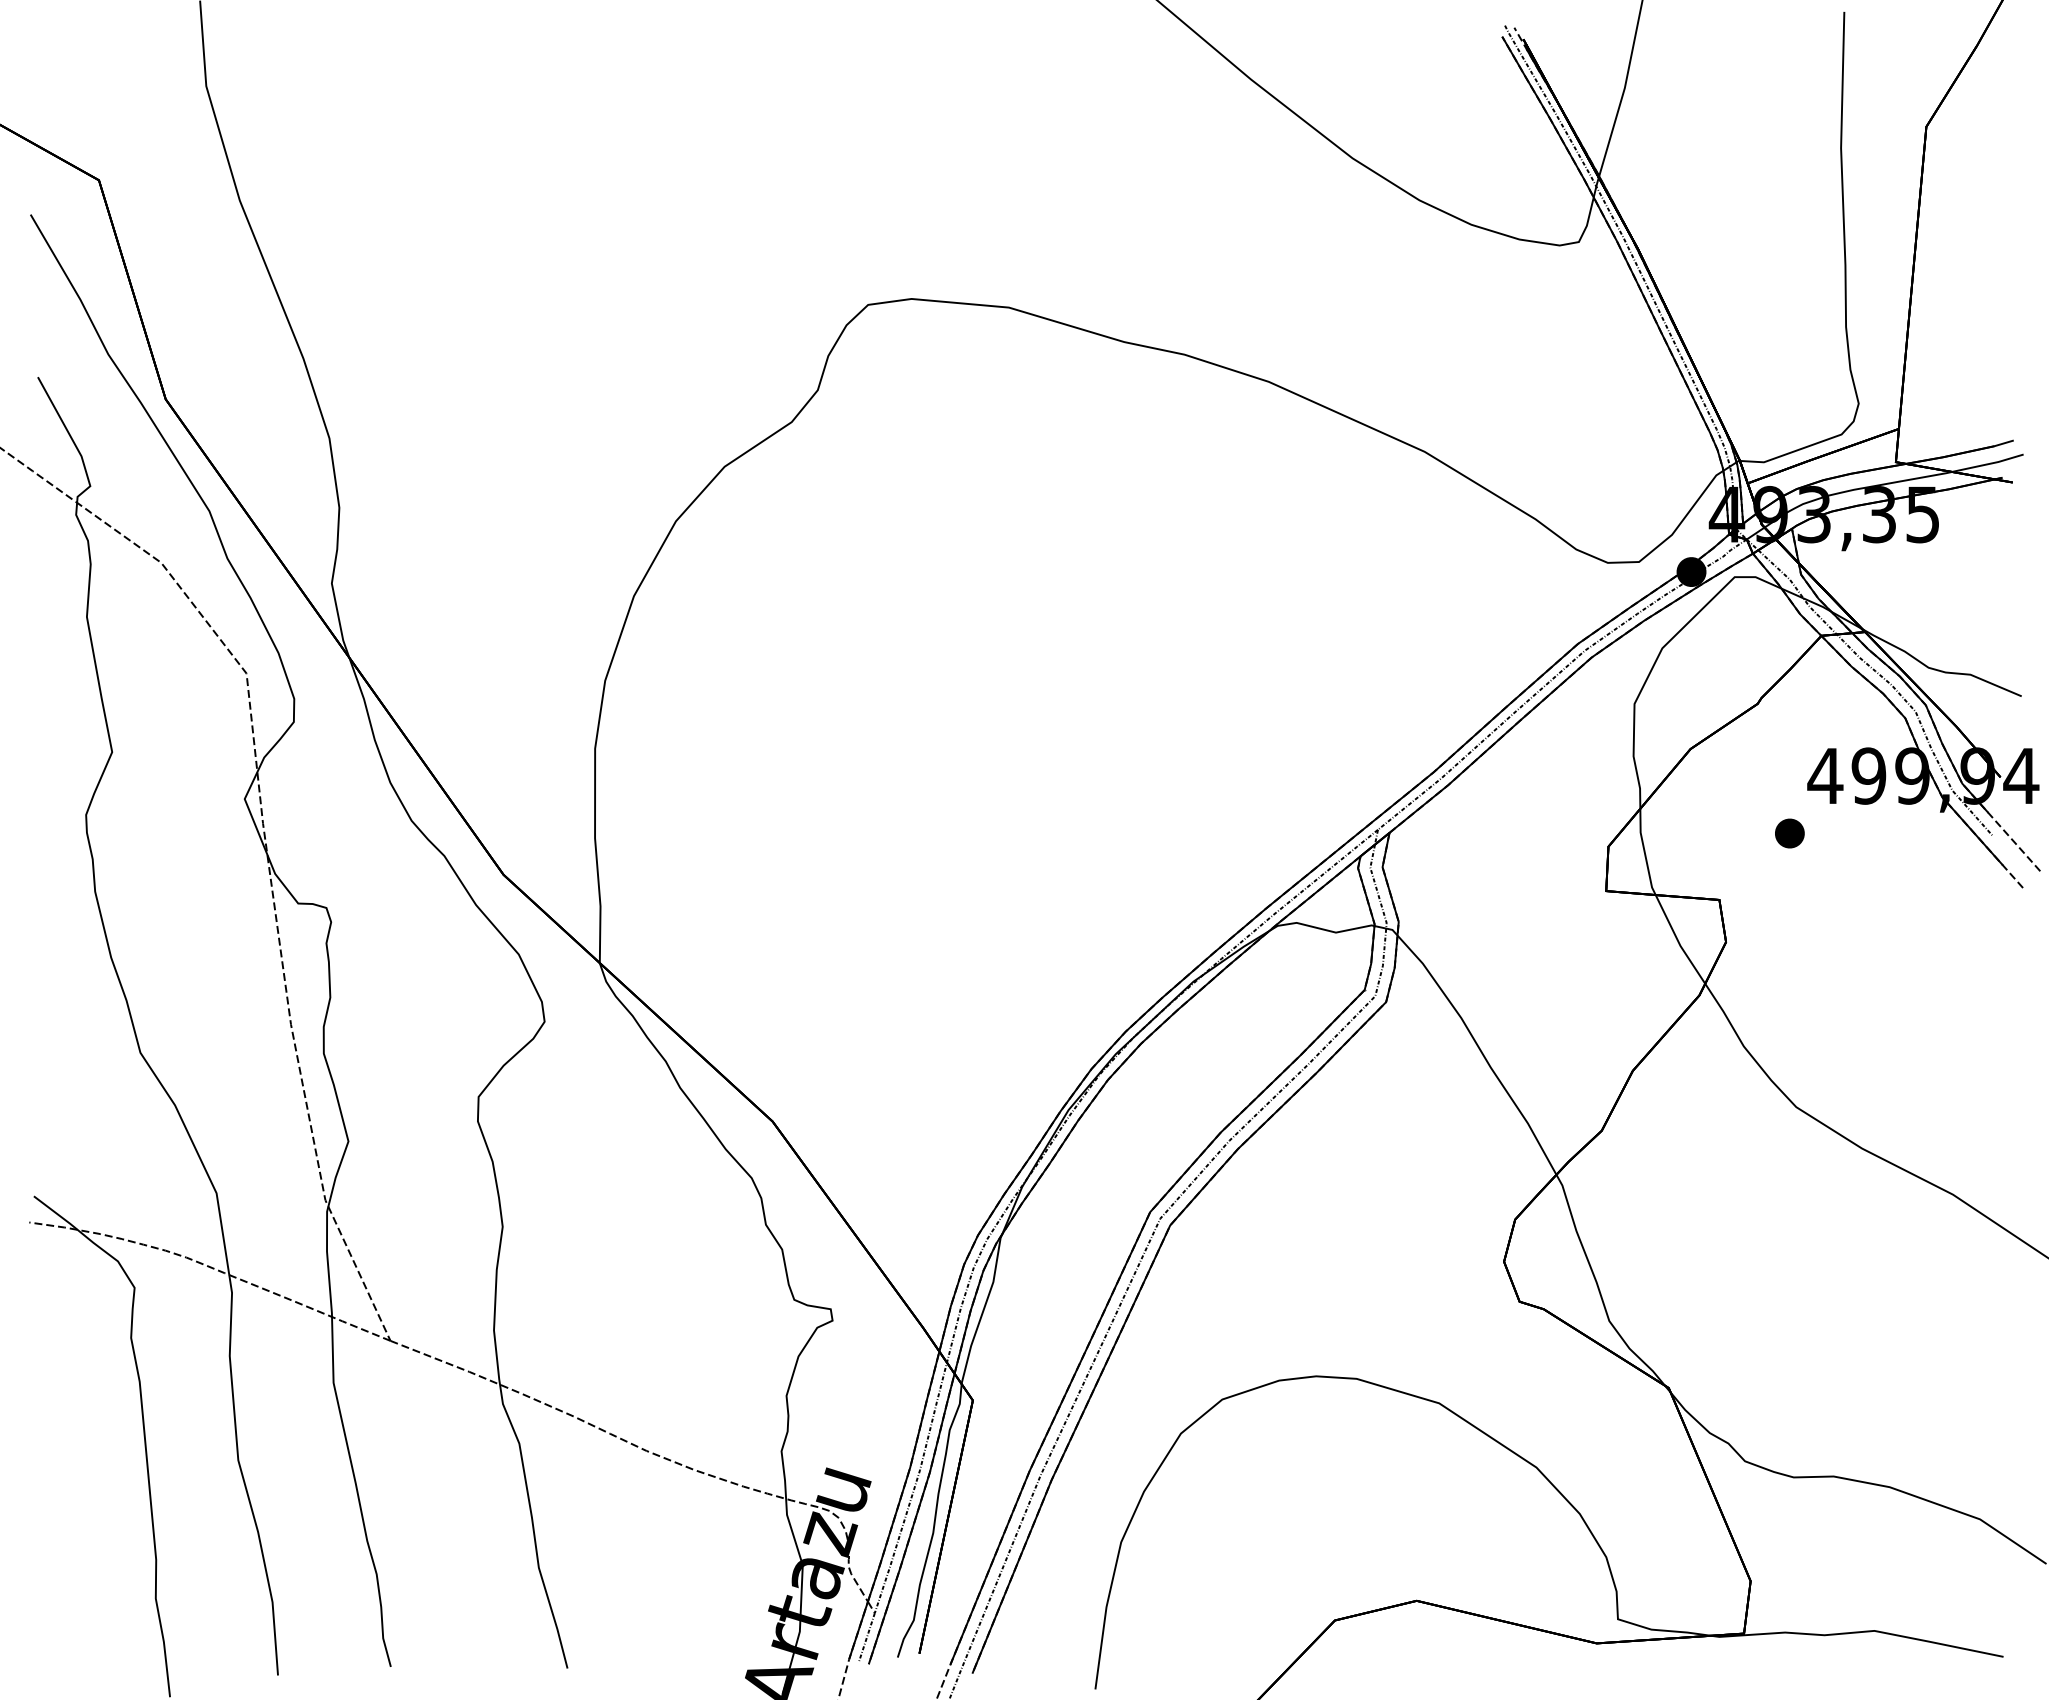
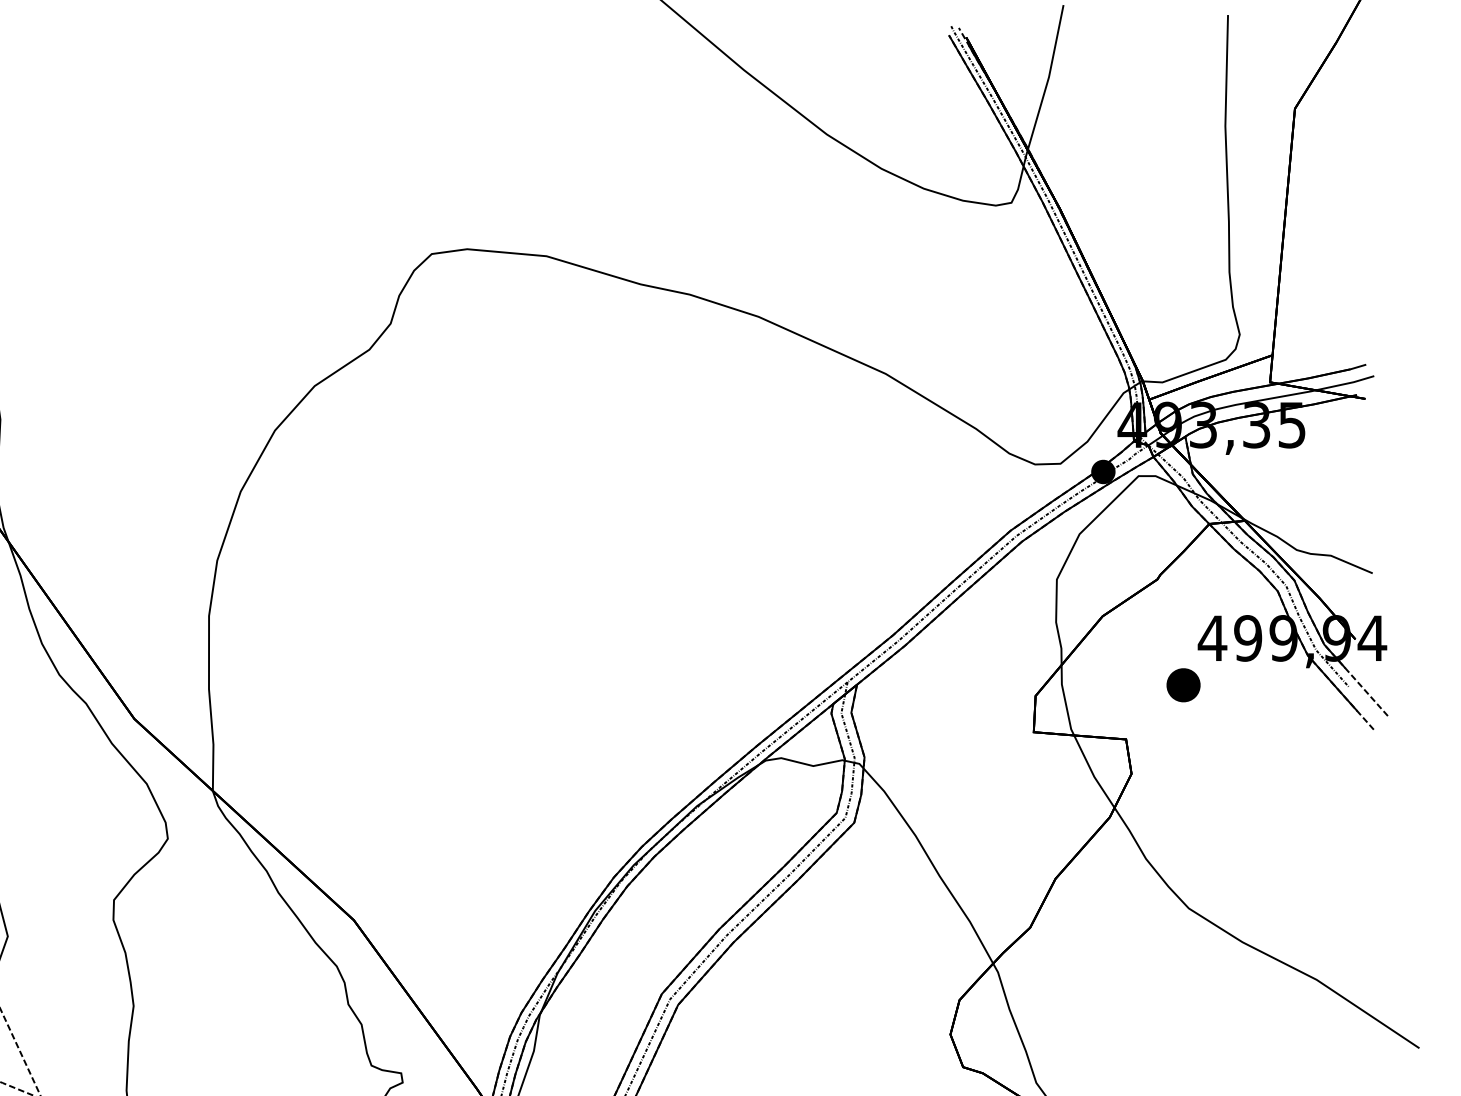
part: (1789, 833) -> (1183, 685), size x1.4

